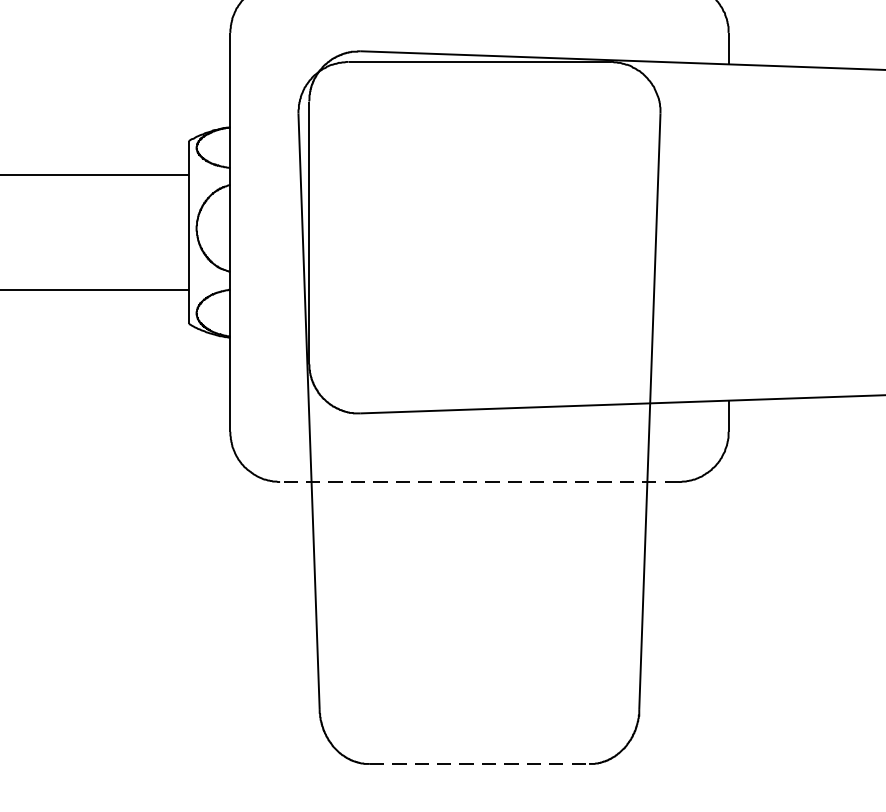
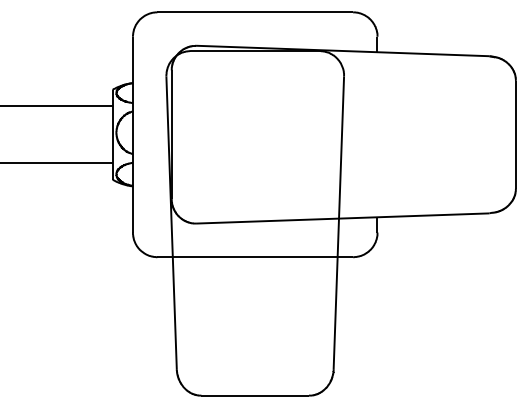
line: (480, 482) -> (255, 257), dashed -> solid
line: (480, 763) -> (255, 395), dashed -> solid

